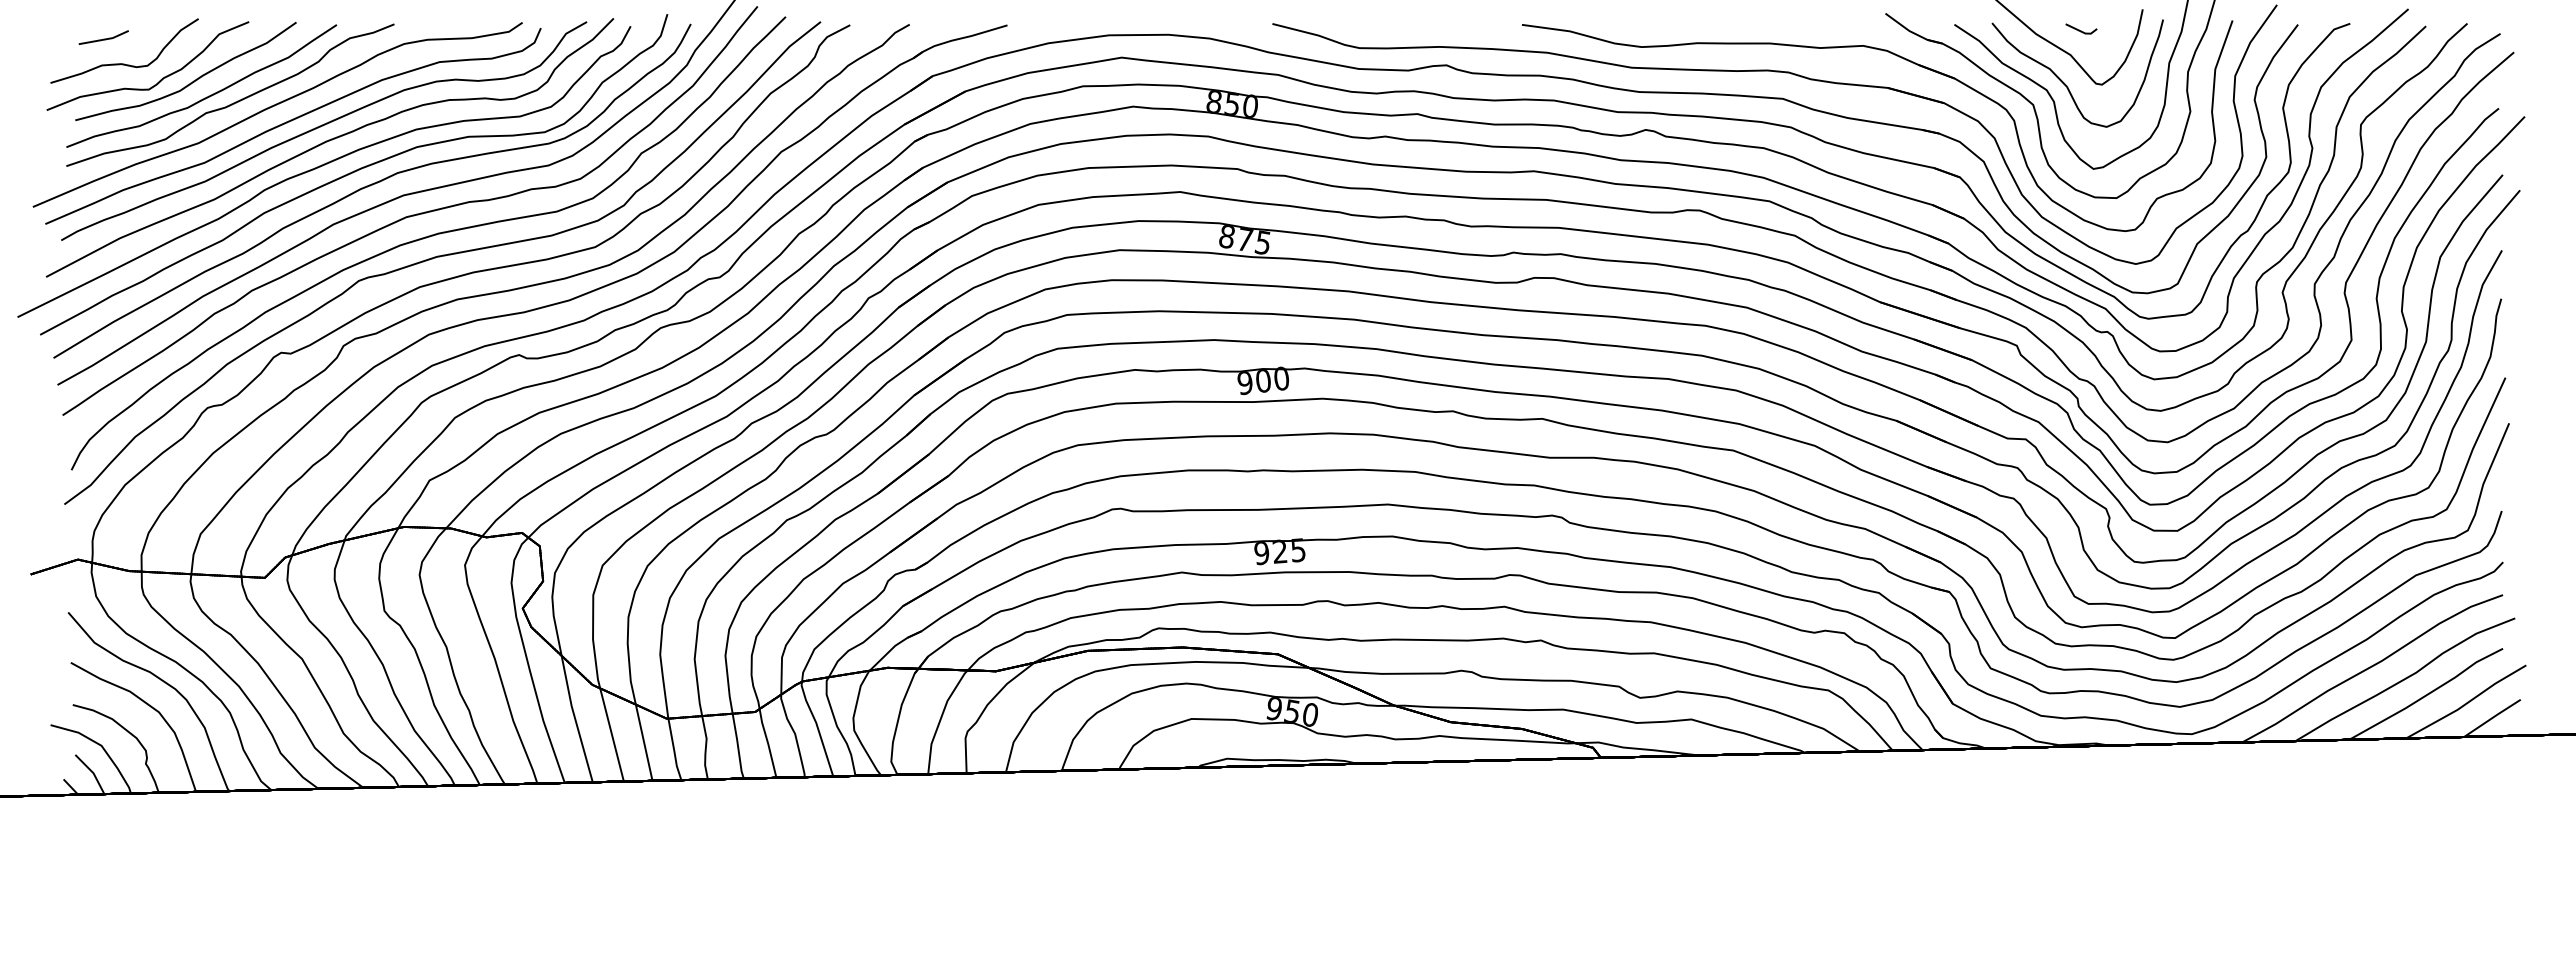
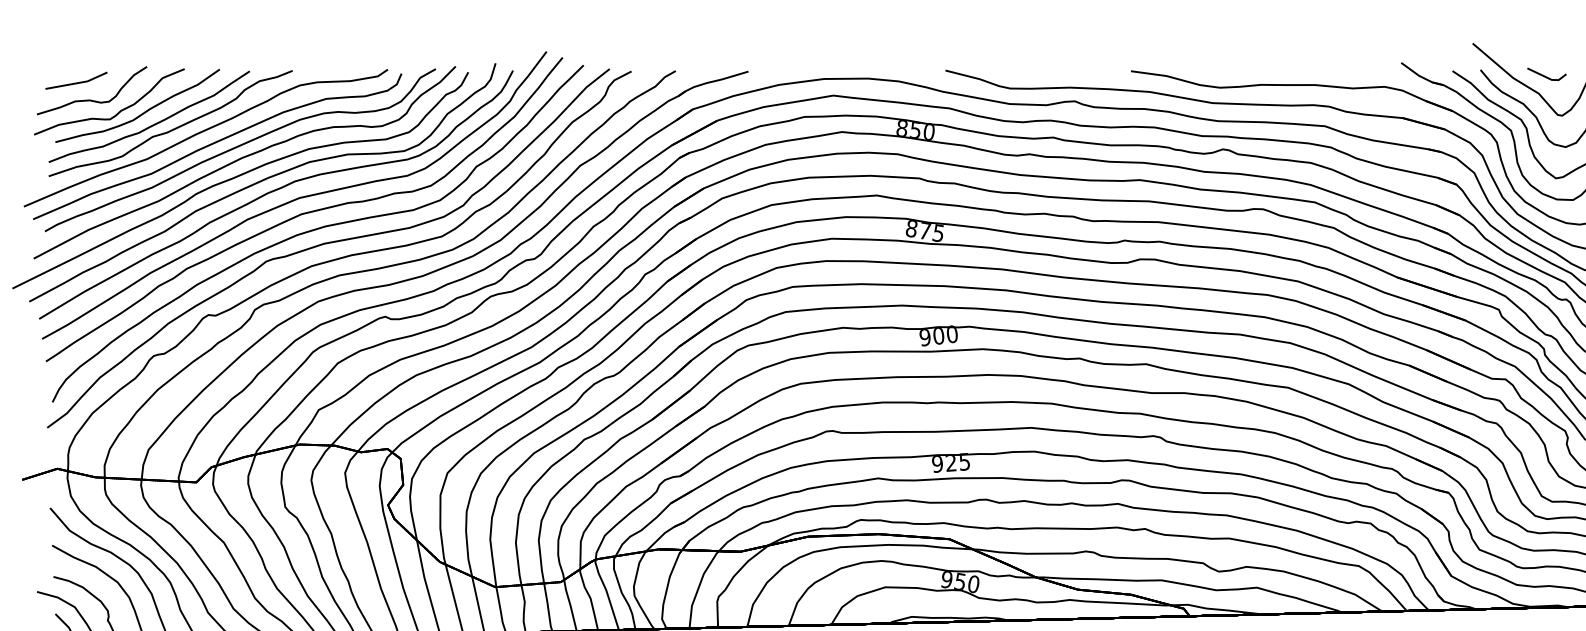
part: (2081, 28) -> (1546, 73), size x1.67
part: (103, 37) -> (76, 80), size x1.67

